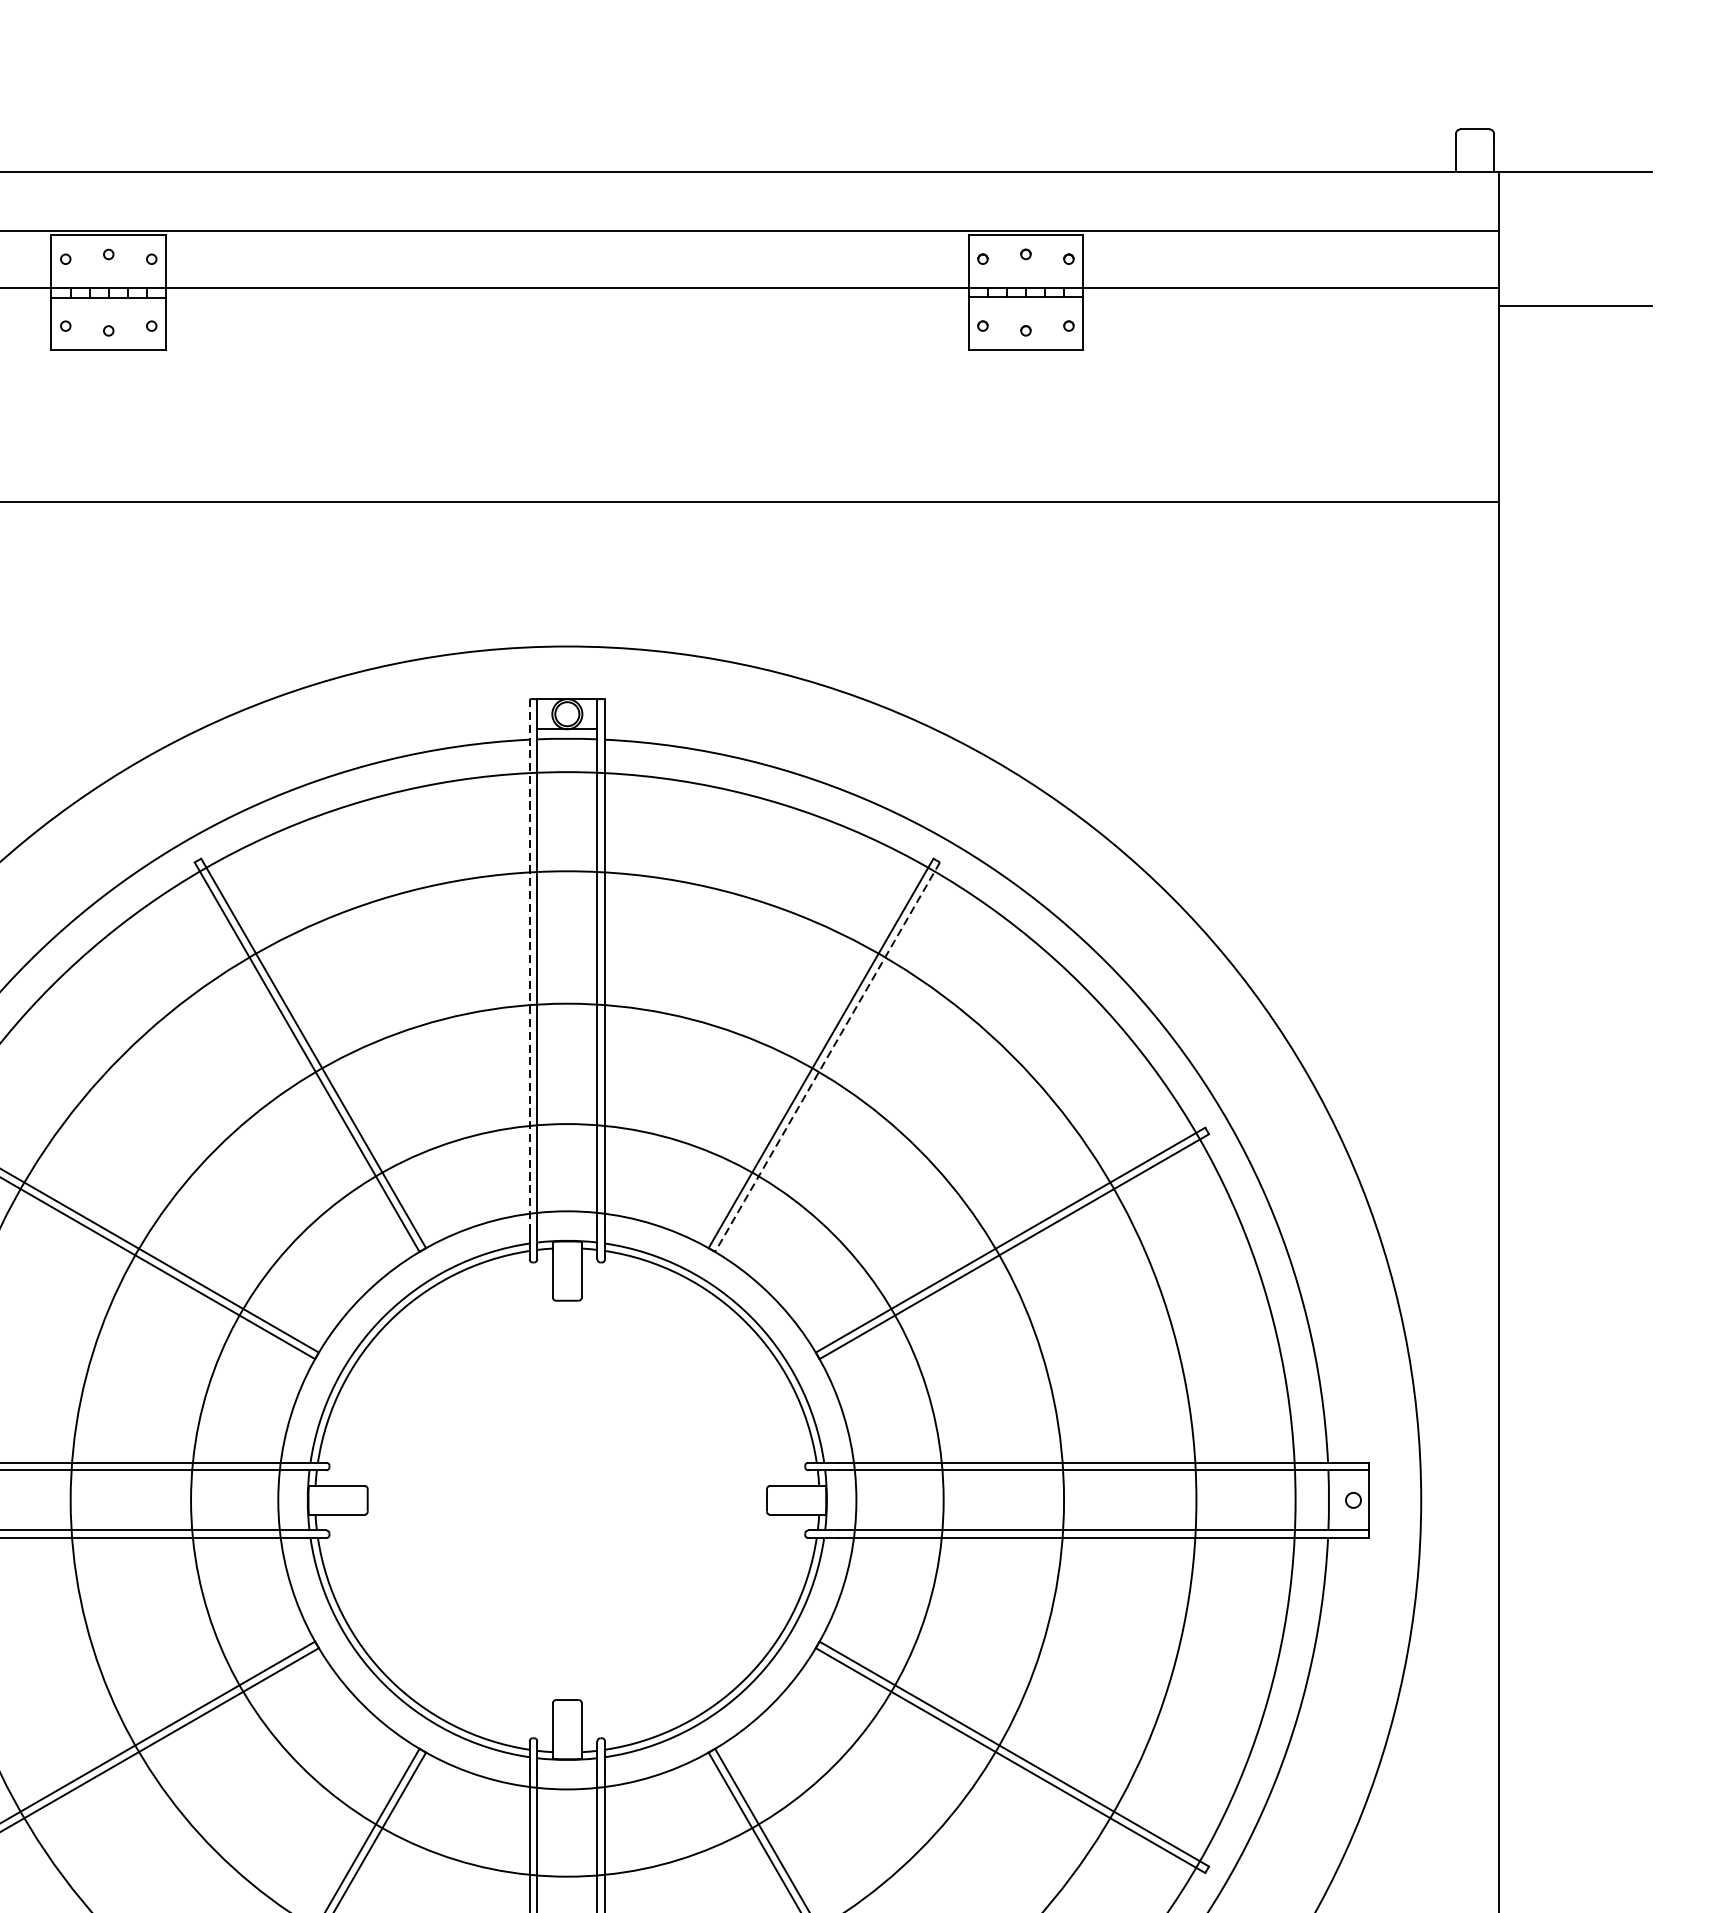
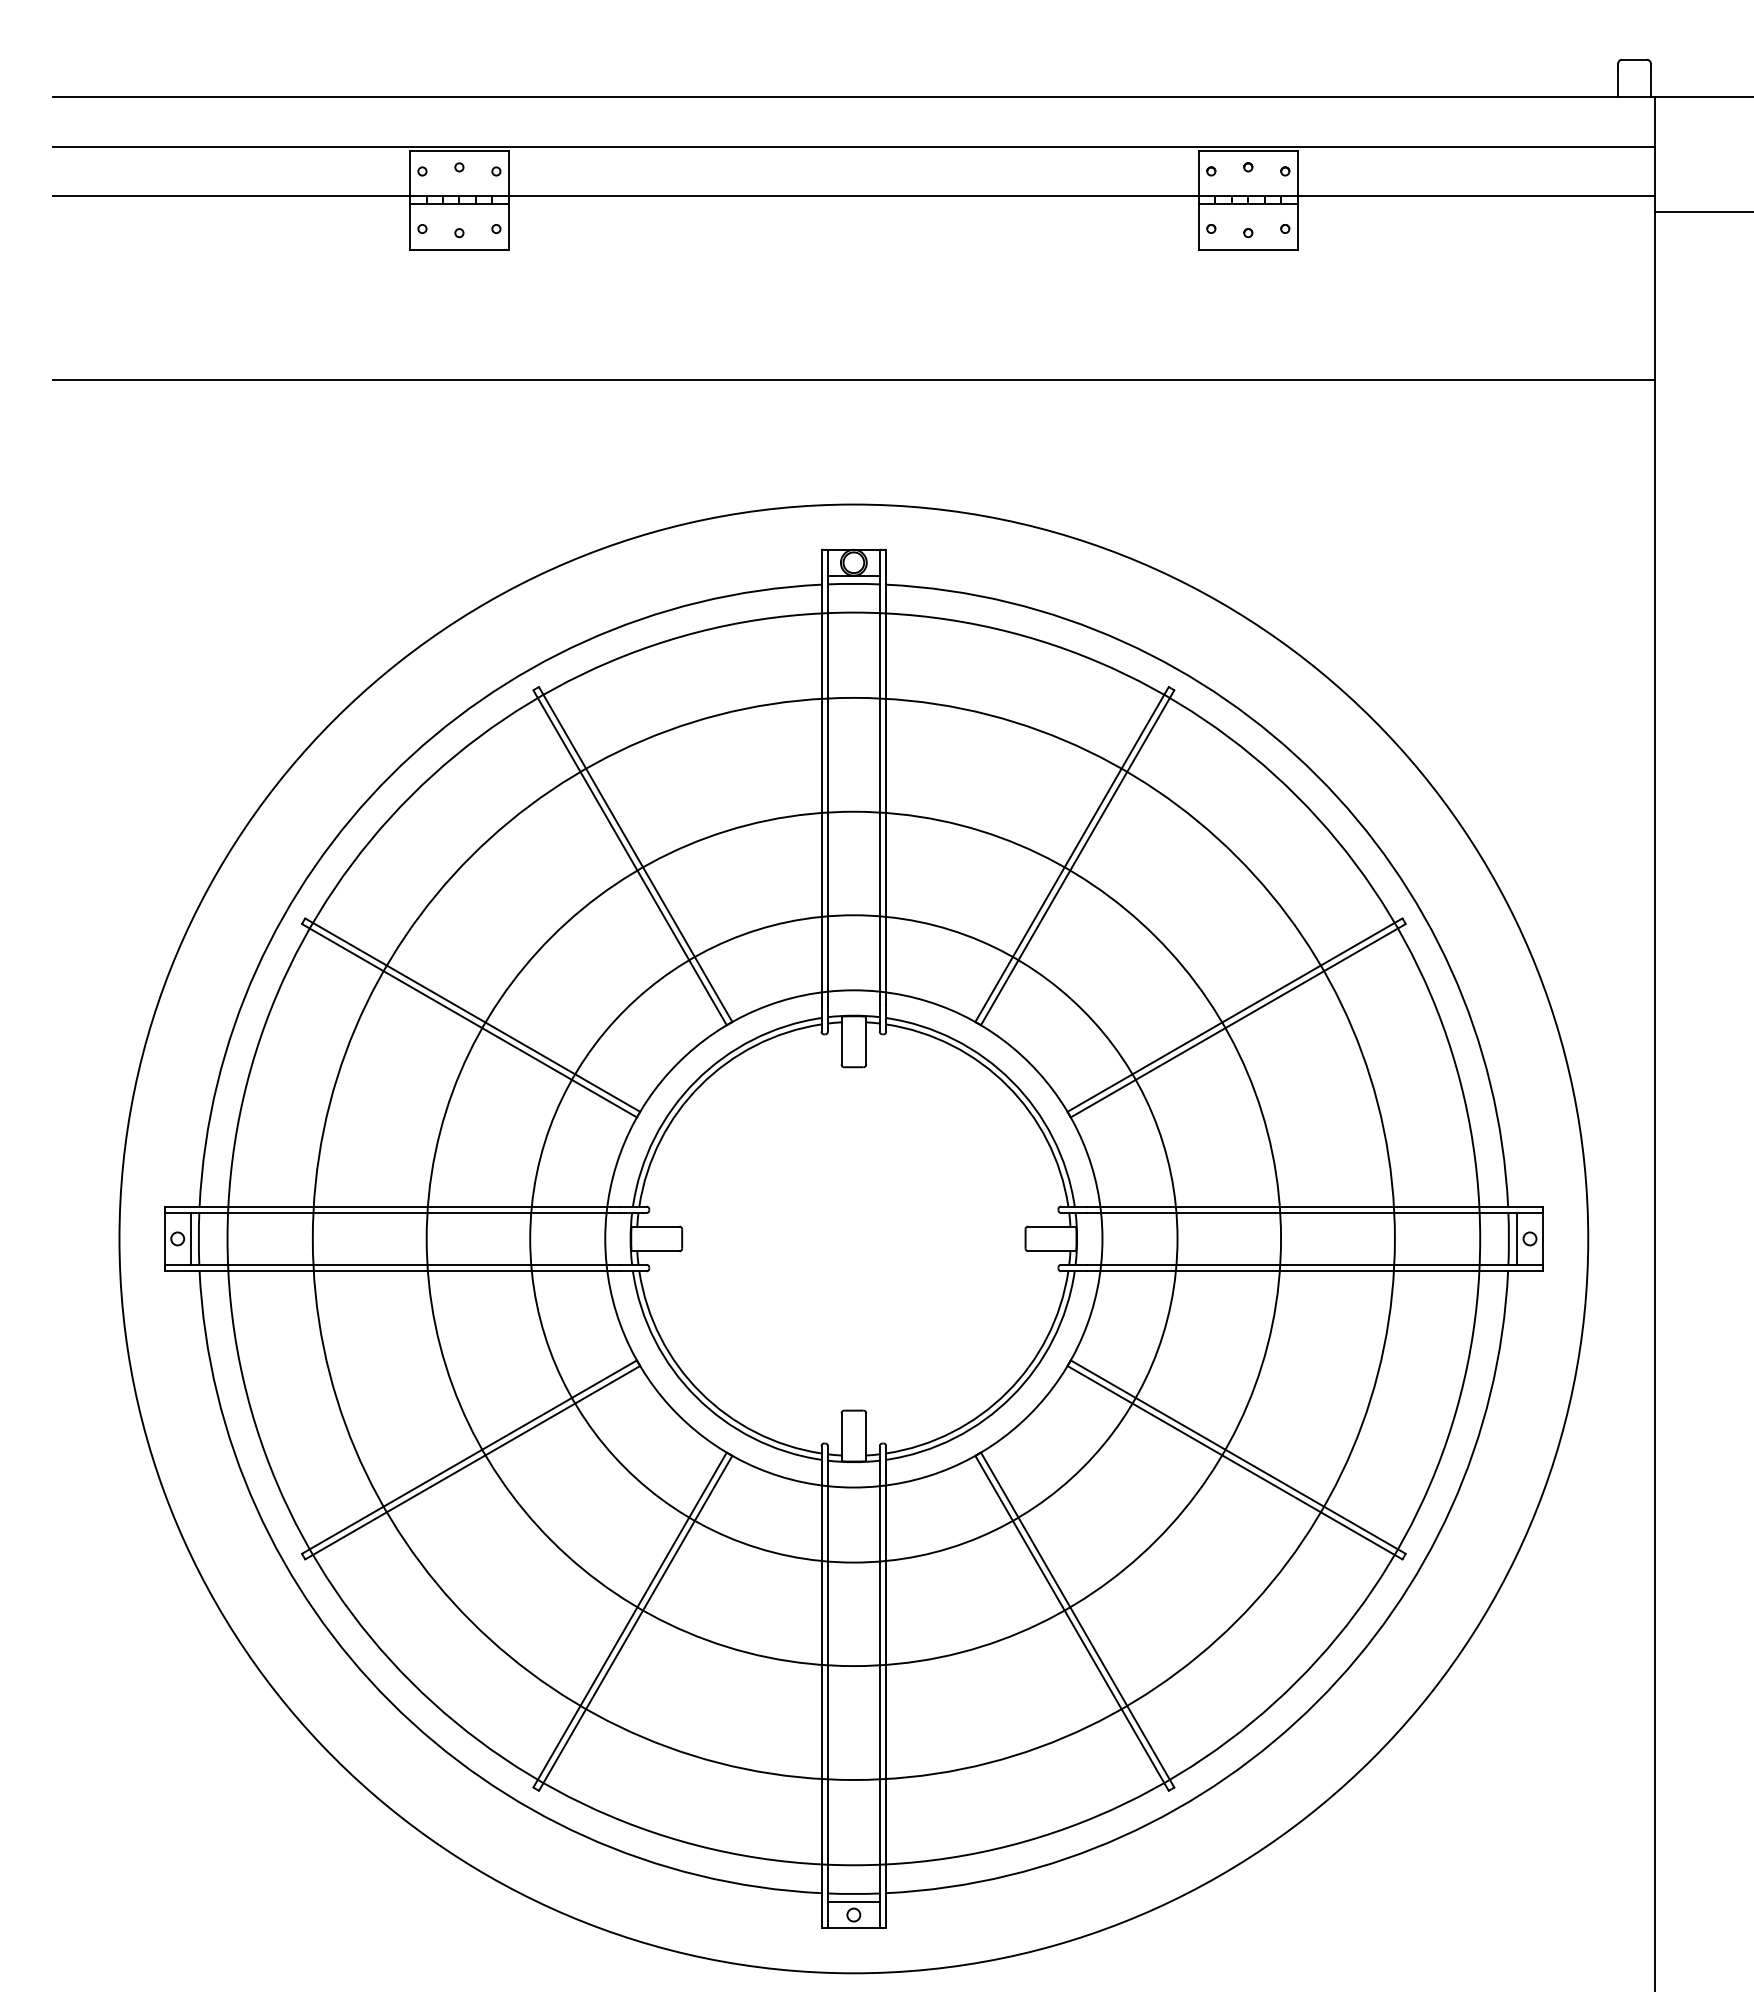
line: (529, 963) -> (821, 777), dashed -> solid
line: (827, 1058) -> (1077, 858), dashed -> solid
line: (1338, 1499) -> (1517, 1238), added

